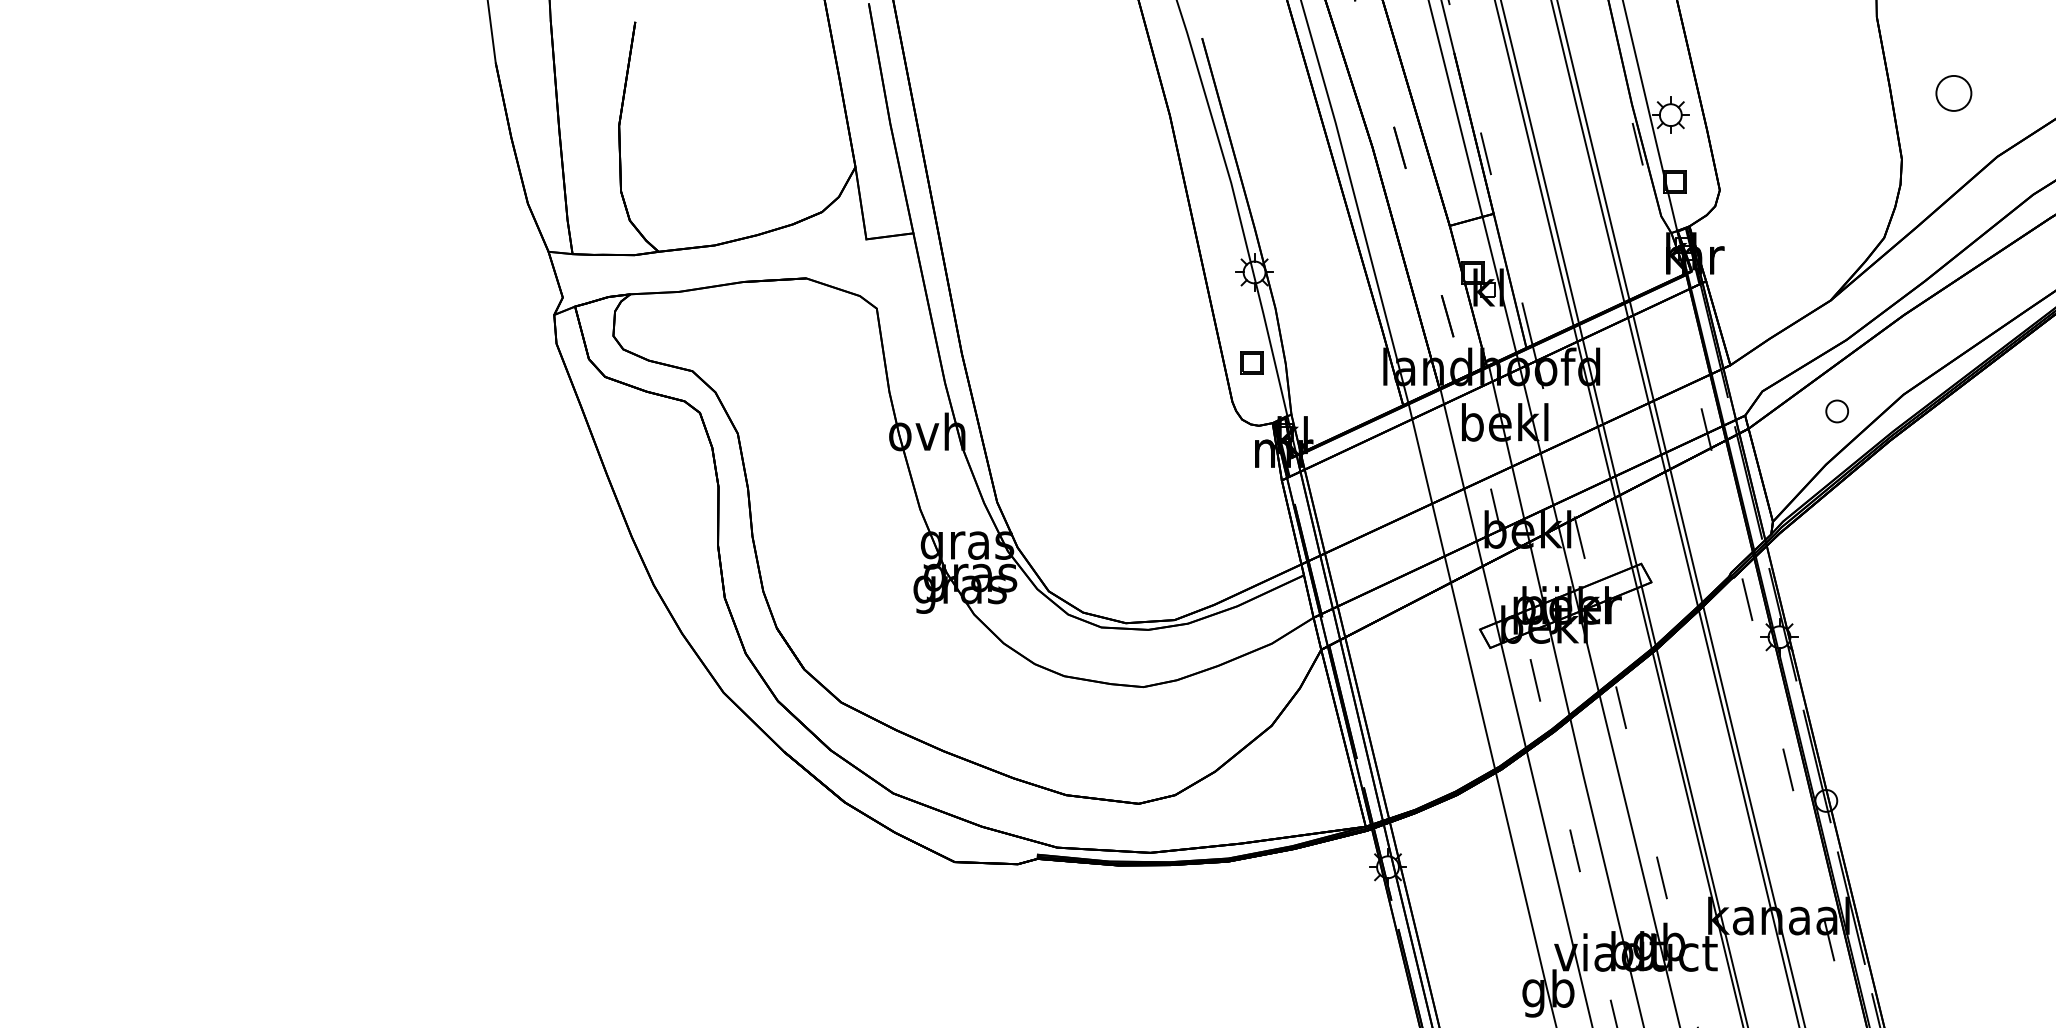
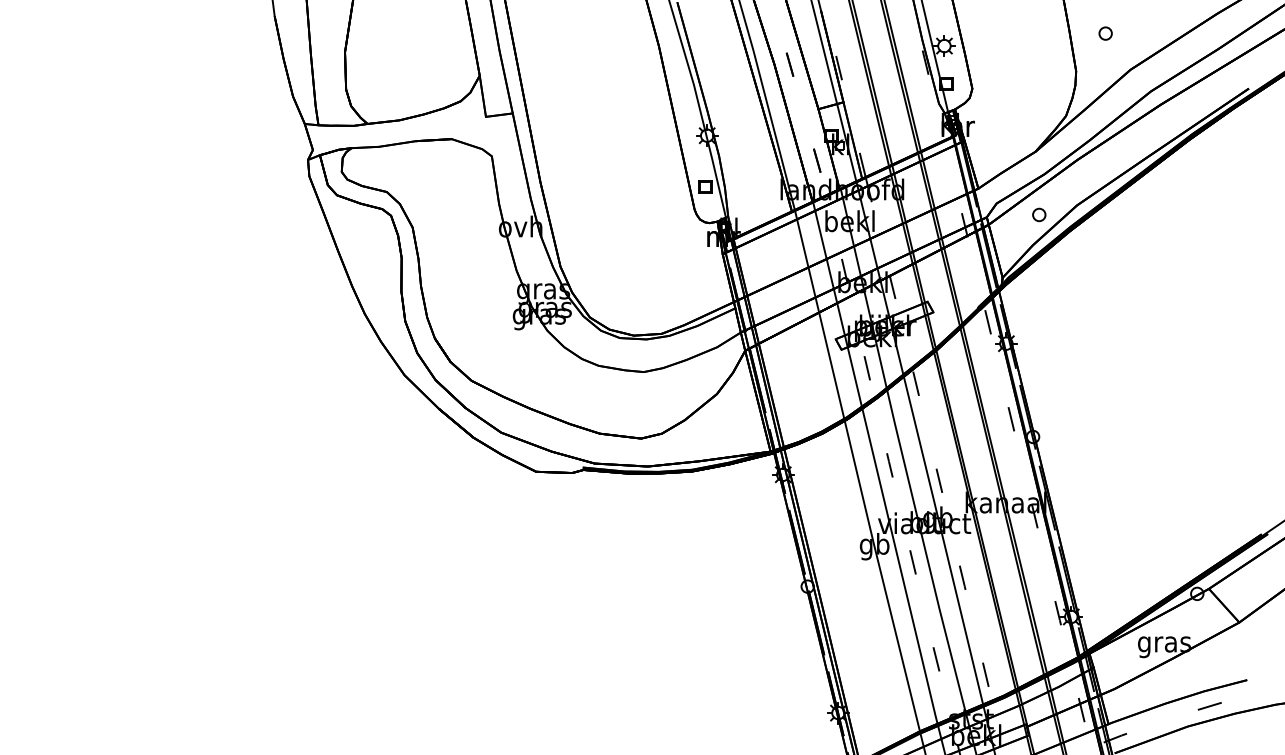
part: (1953, 93) -> (1105, 33), size x0.62

